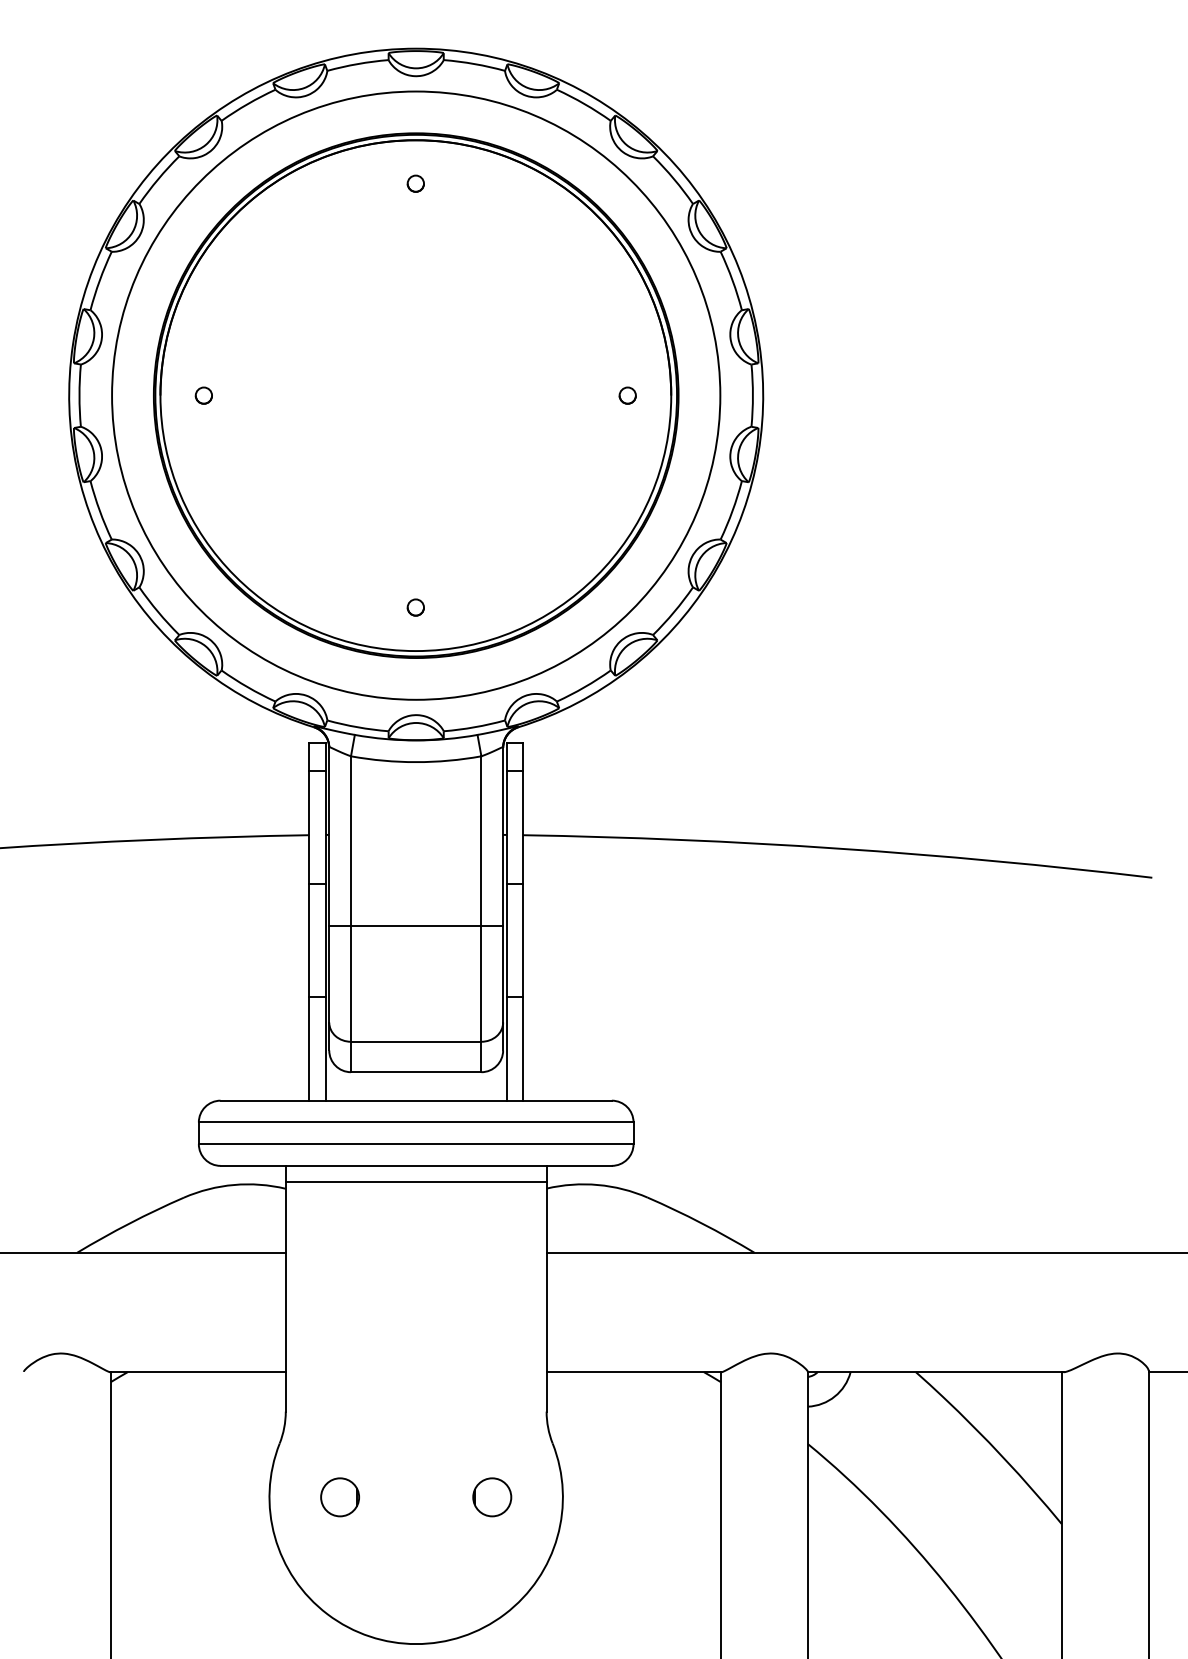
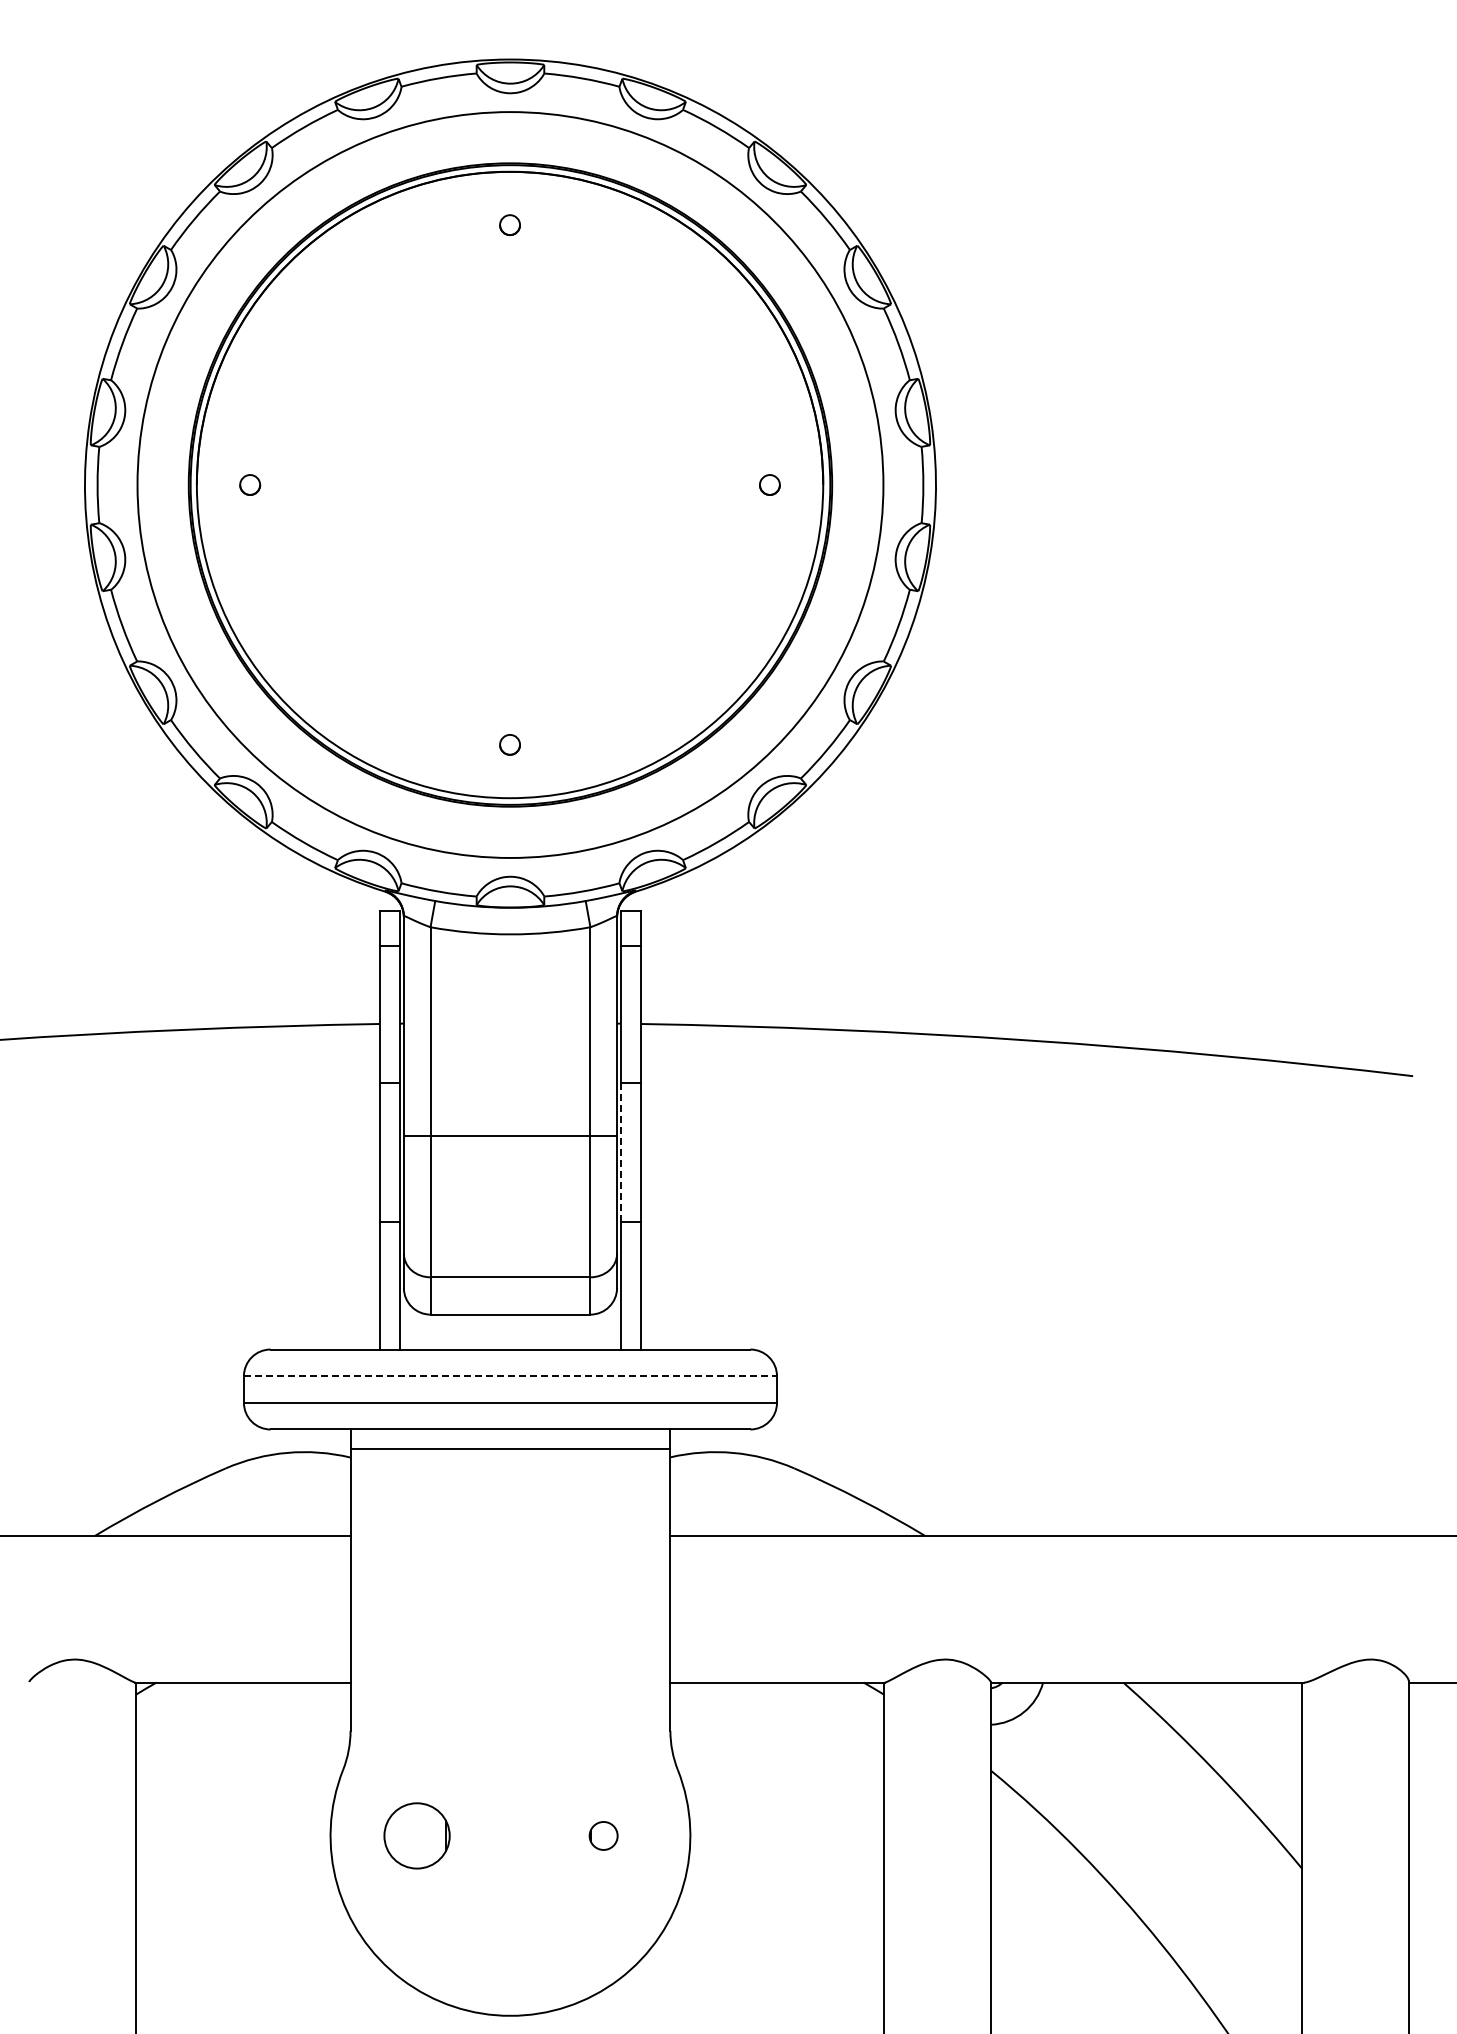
line: (506, 940) -> (621, 1152), solid -> dashed
line: (416, 1122) -> (510, 1376), solid -> dashed
part: (340, 1496) -> (417, 1835), size x1.4
part: (492, 1496) -> (603, 1835), size x0.6

